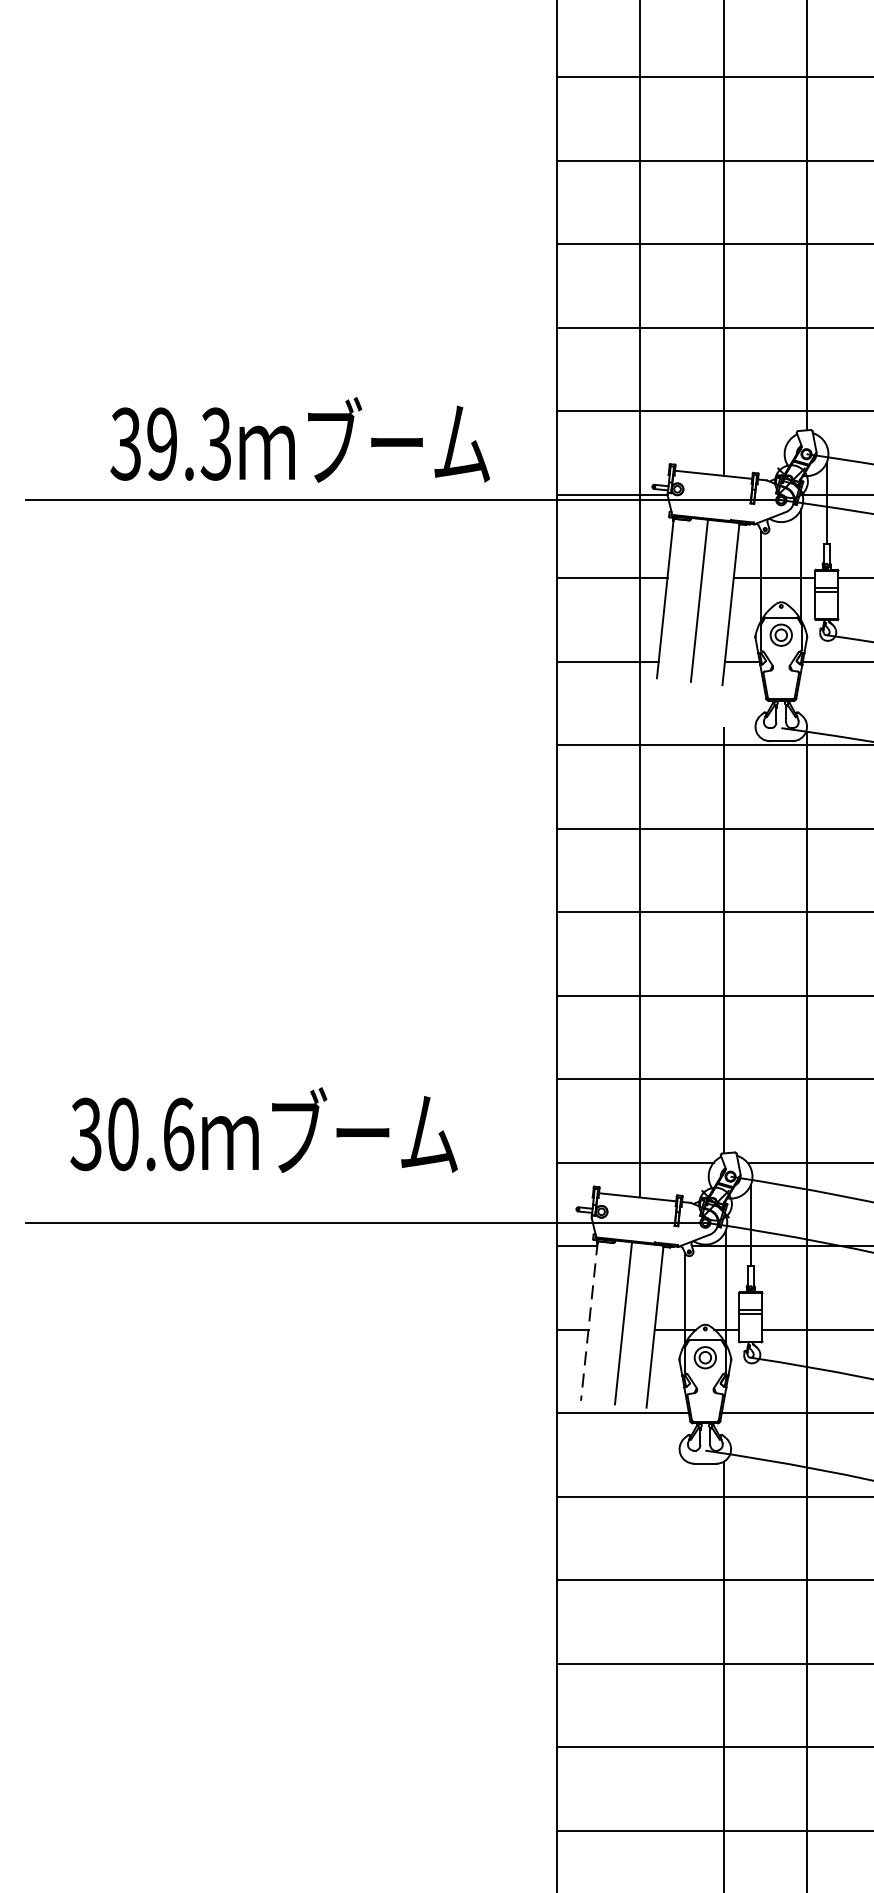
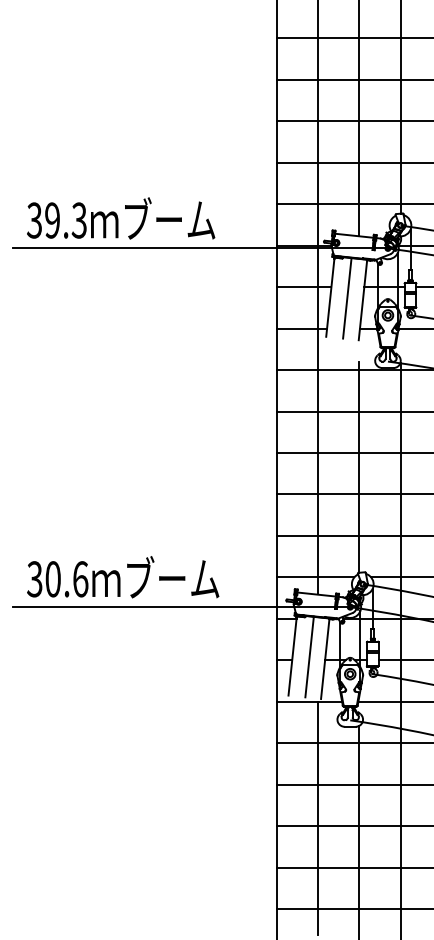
text: (301, 440) -> (121, 218), moved
text: (264, 1130) -> (123, 577), moved
line: (589, 1320) -> (292, 655), dashed -> solid
line: (639, 1646) -> (317, 817), added

